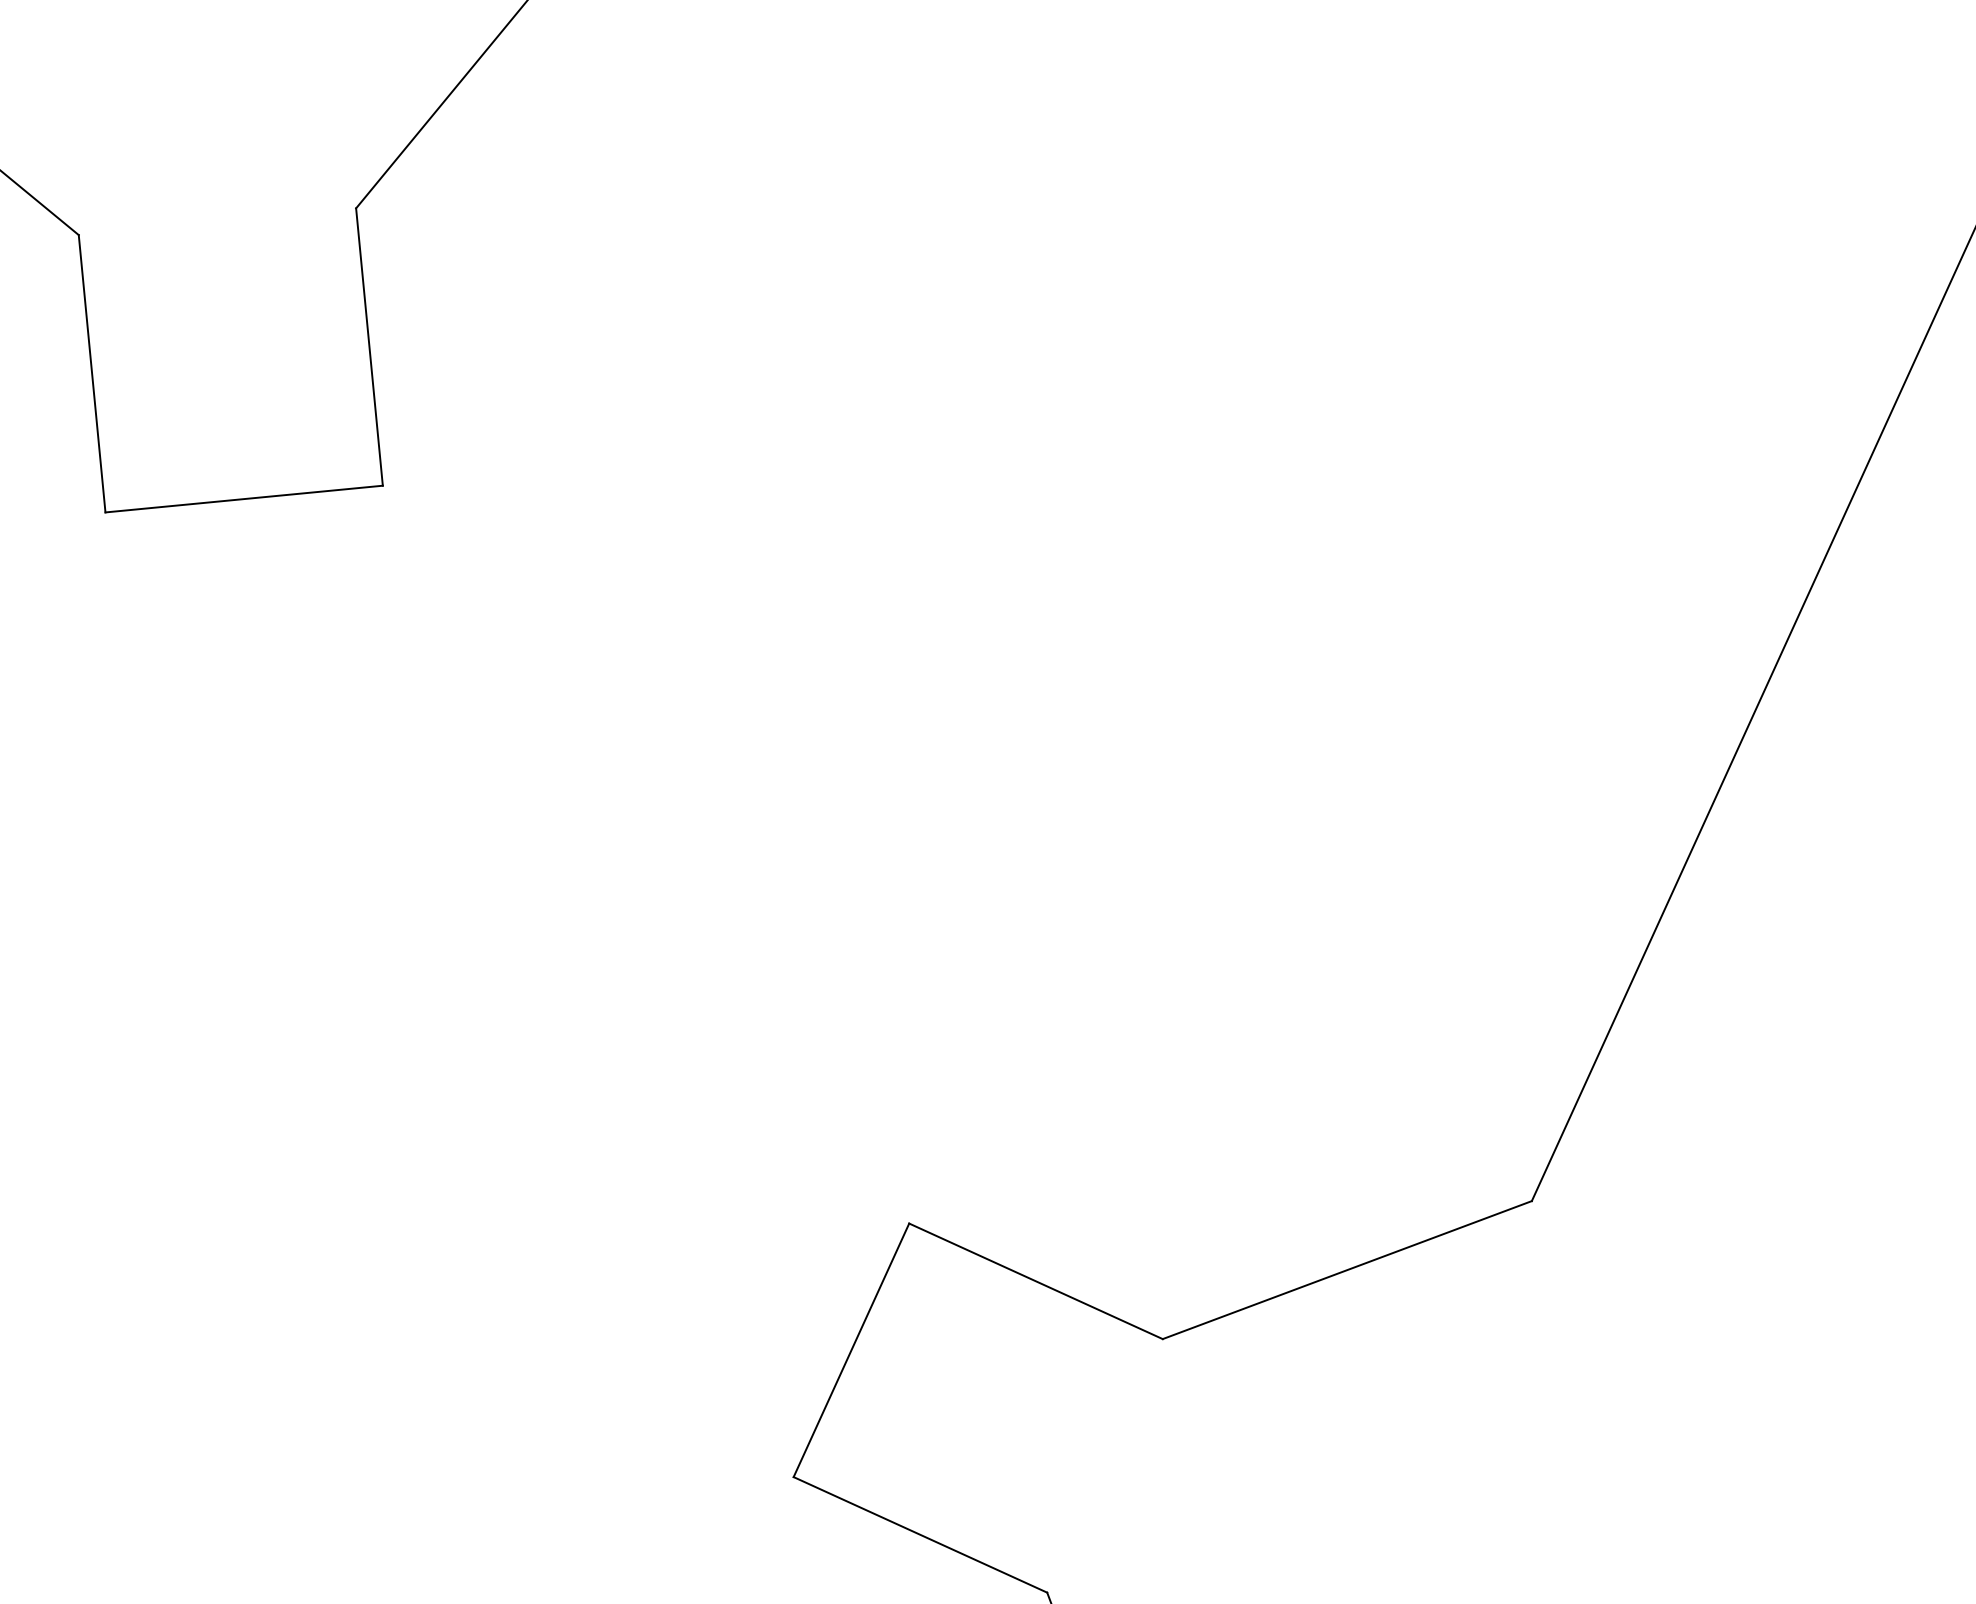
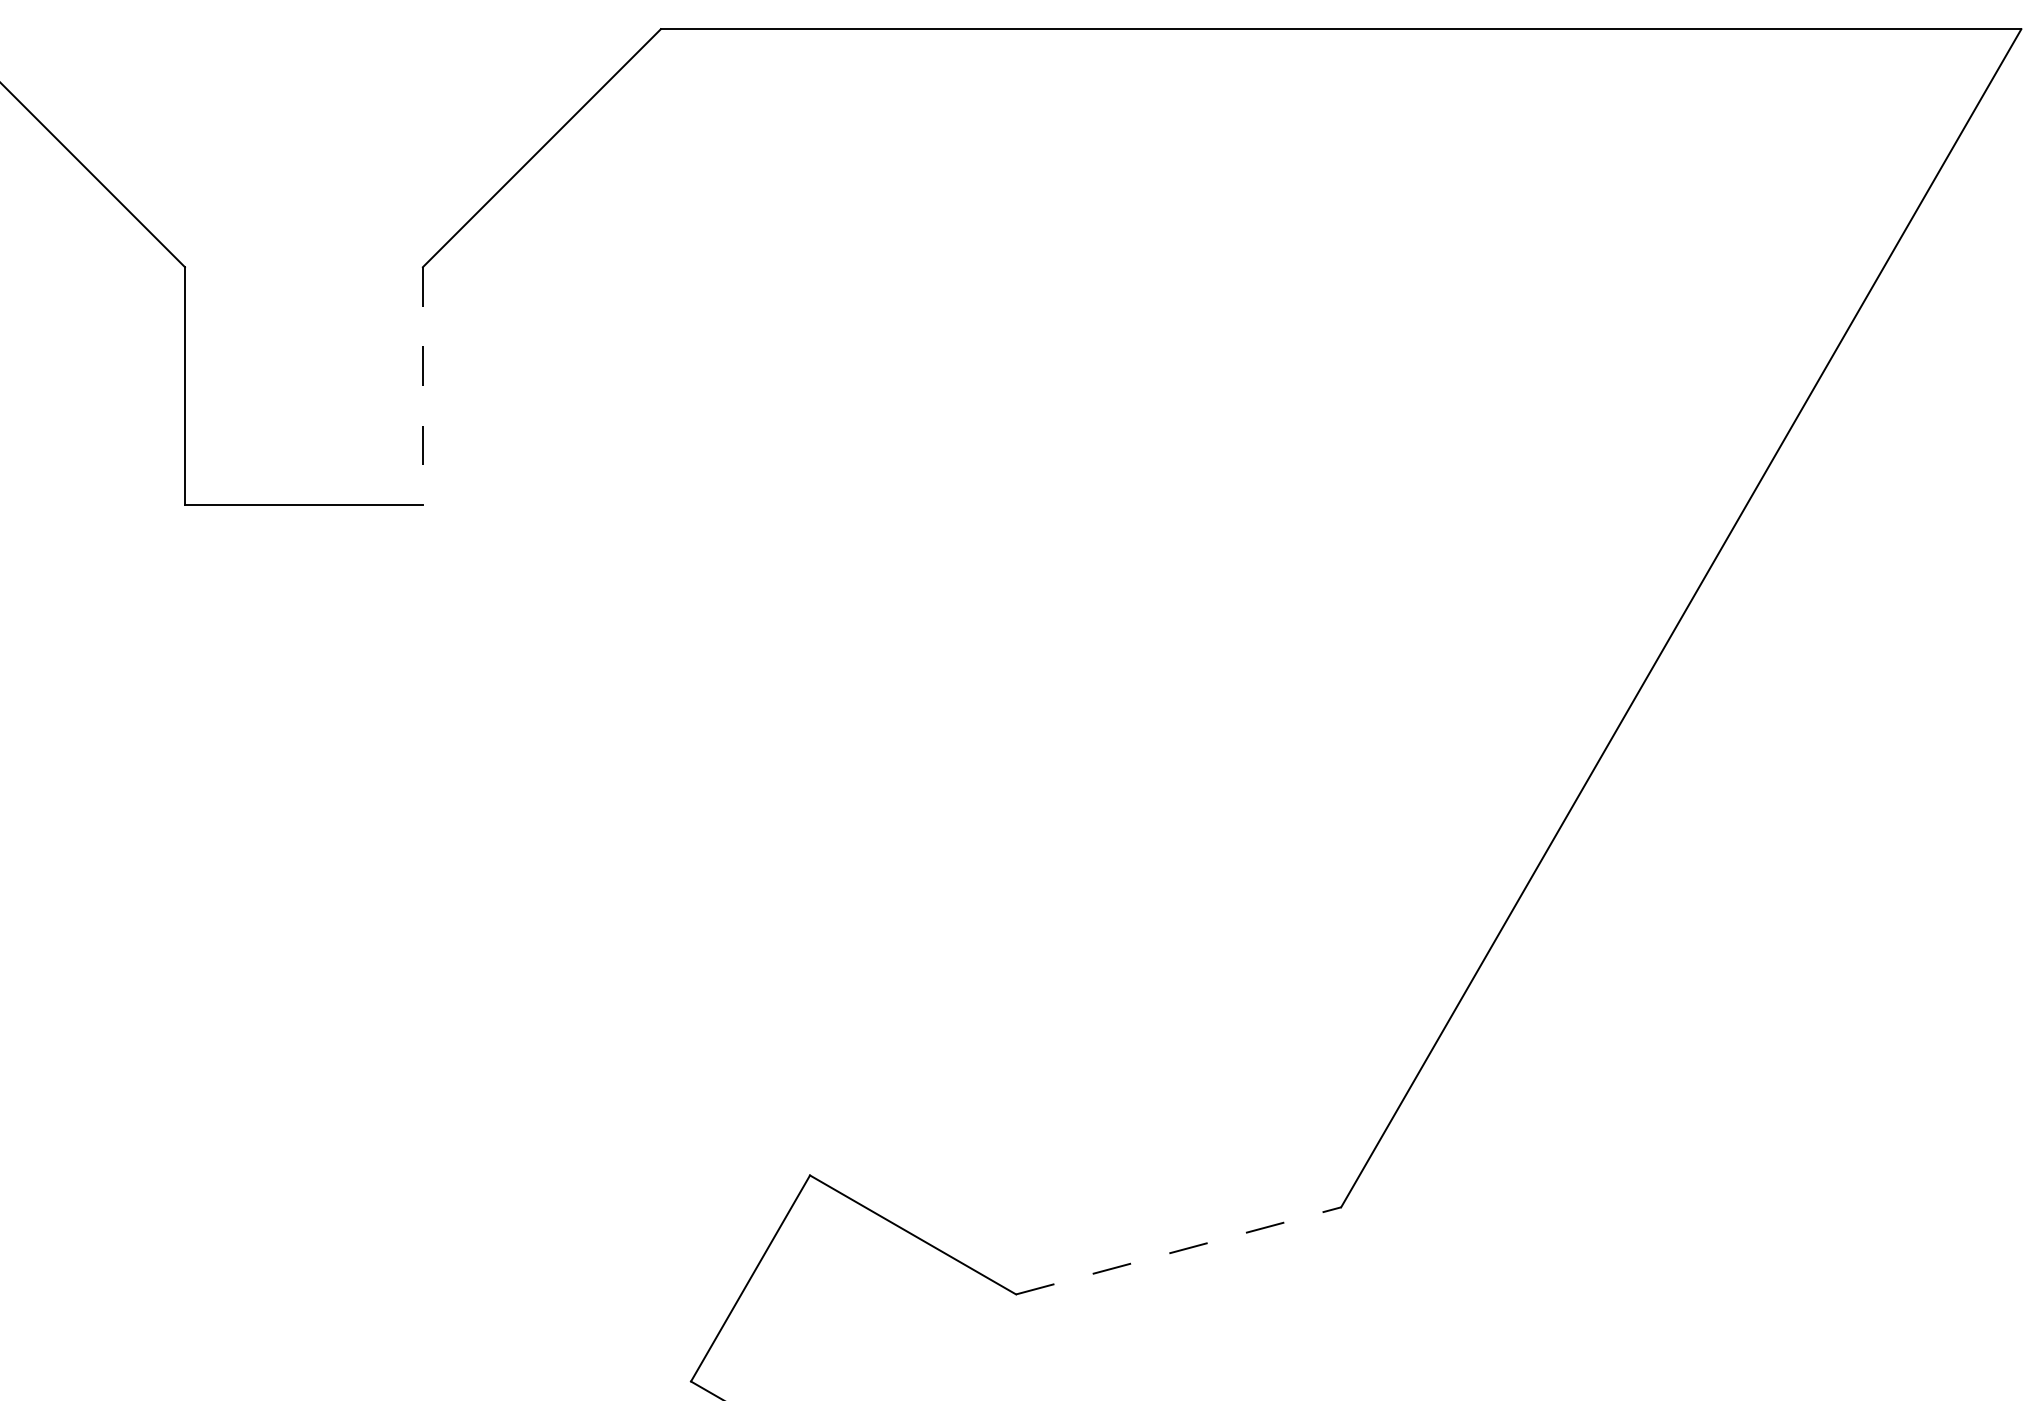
line: (369, 347) -> (422, 386), solid -> dashed
line: (1348, 1269) -> (1179, 1250), solid -> dashed

